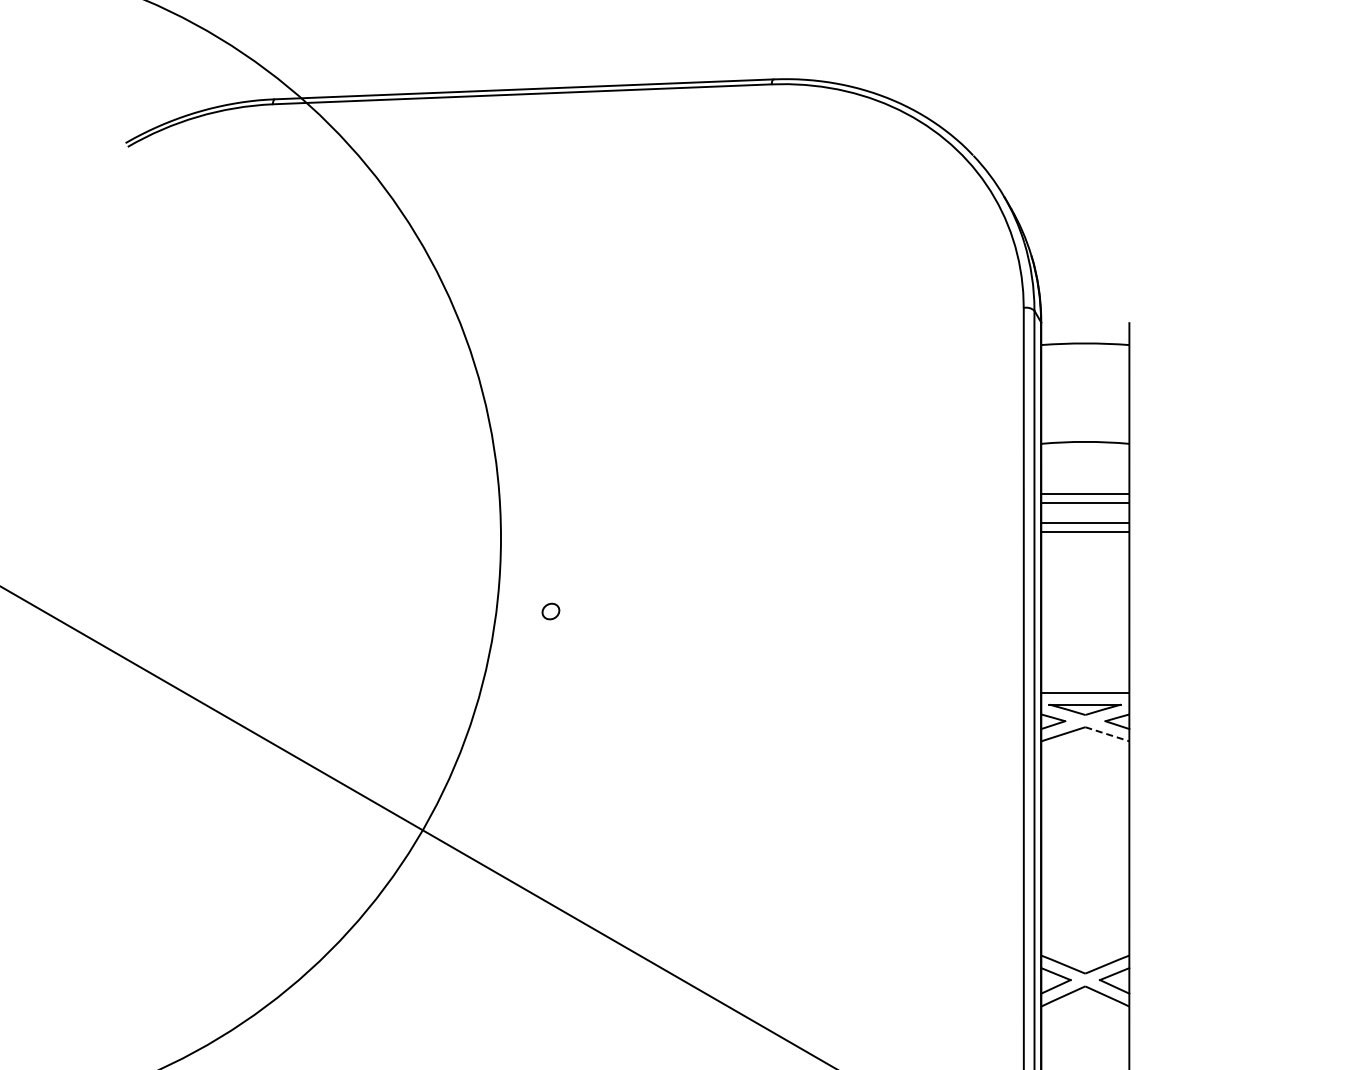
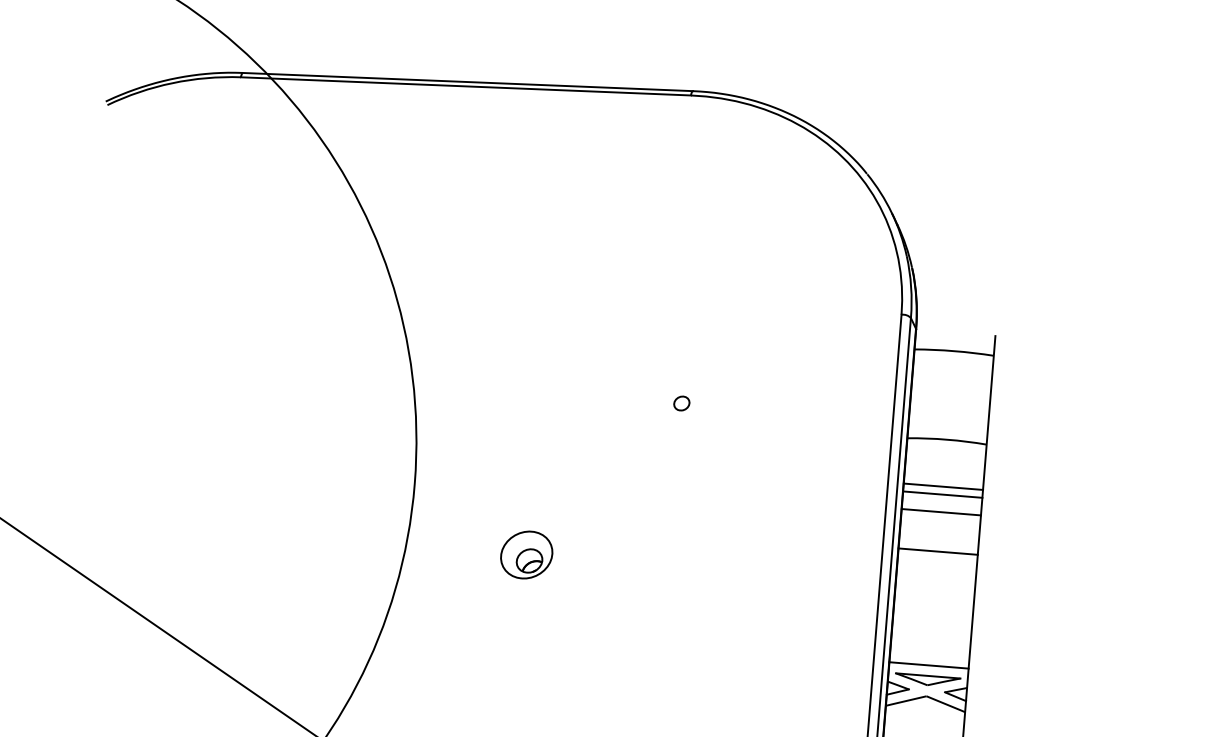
line: (1085, 532) -> (938, 551), moved
part: (631, 606) -> (527, 554), added
part: (550, 611) -> (681, 403), moved
line: (1107, 734) -> (945, 704), dashed -> solid

